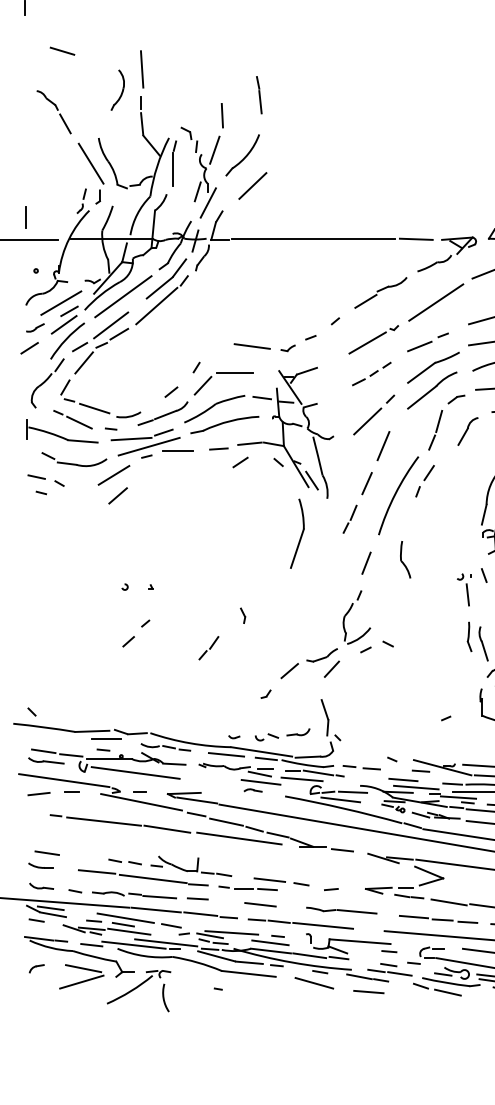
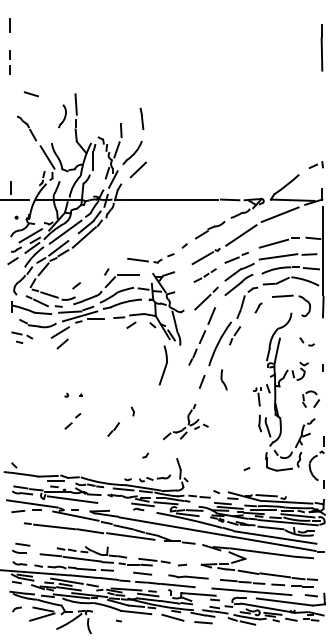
line: (171, 391) -> (76, 285), moved
part: (466, 430) -> (258, 307), size x0.6
part: (336, 633) -> (185, 421), size x0.7

